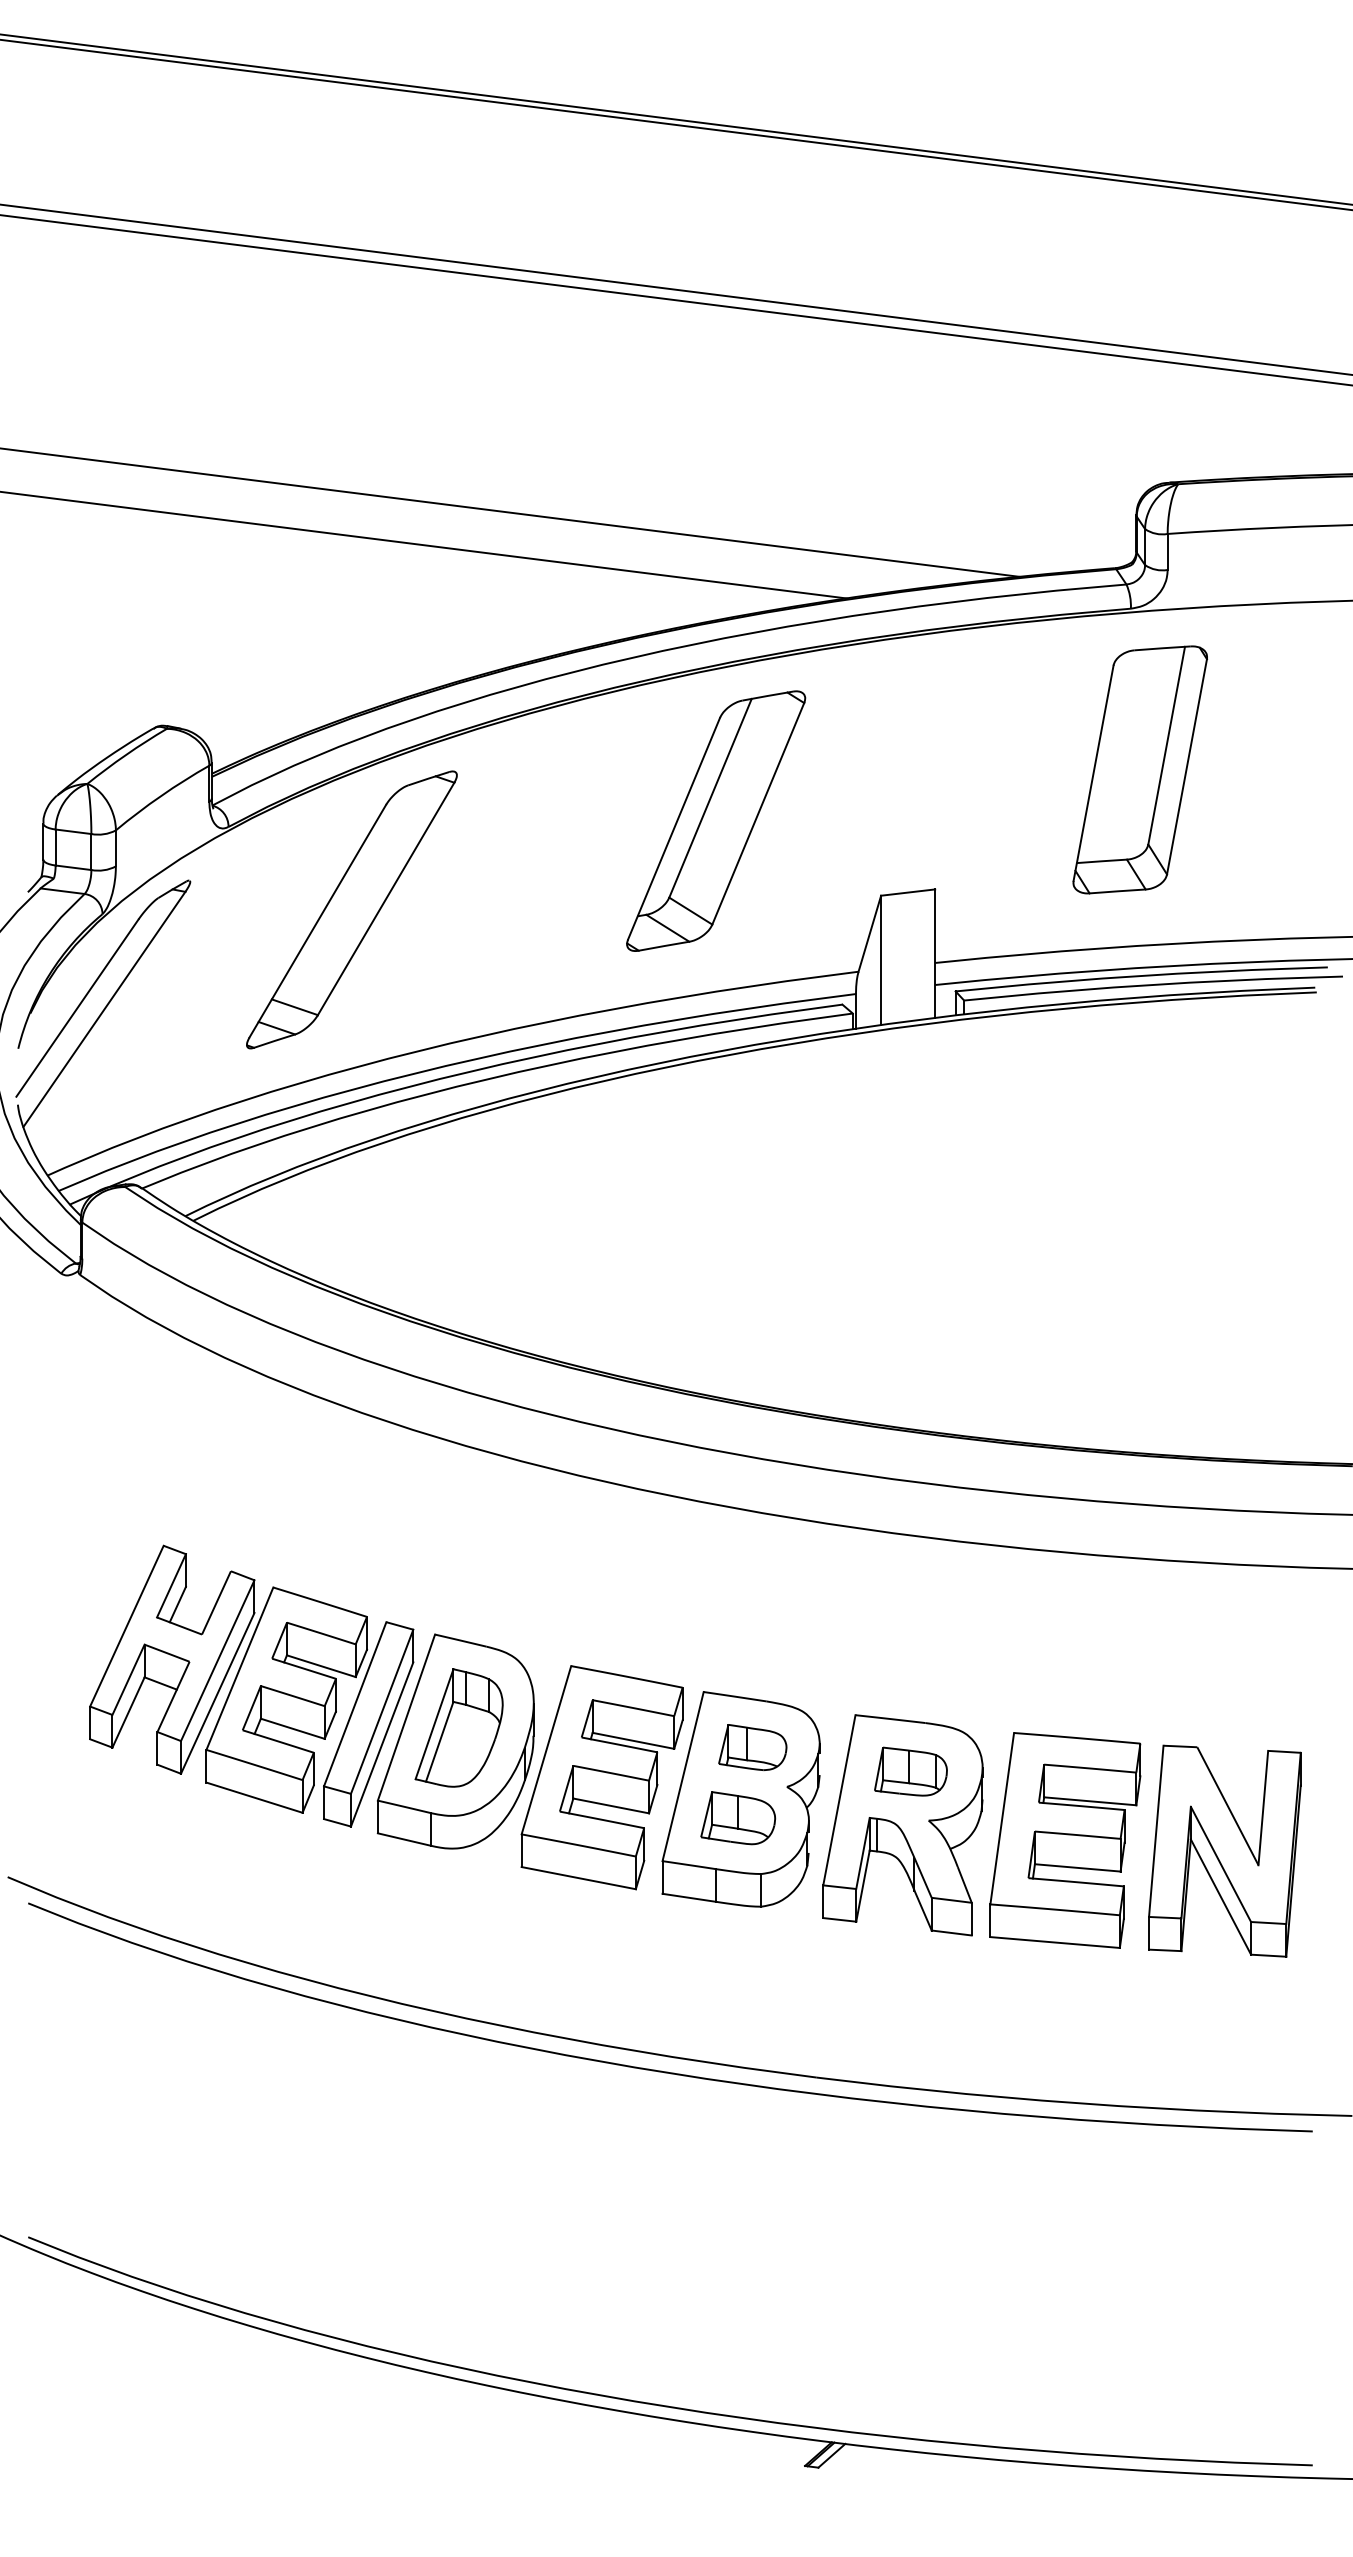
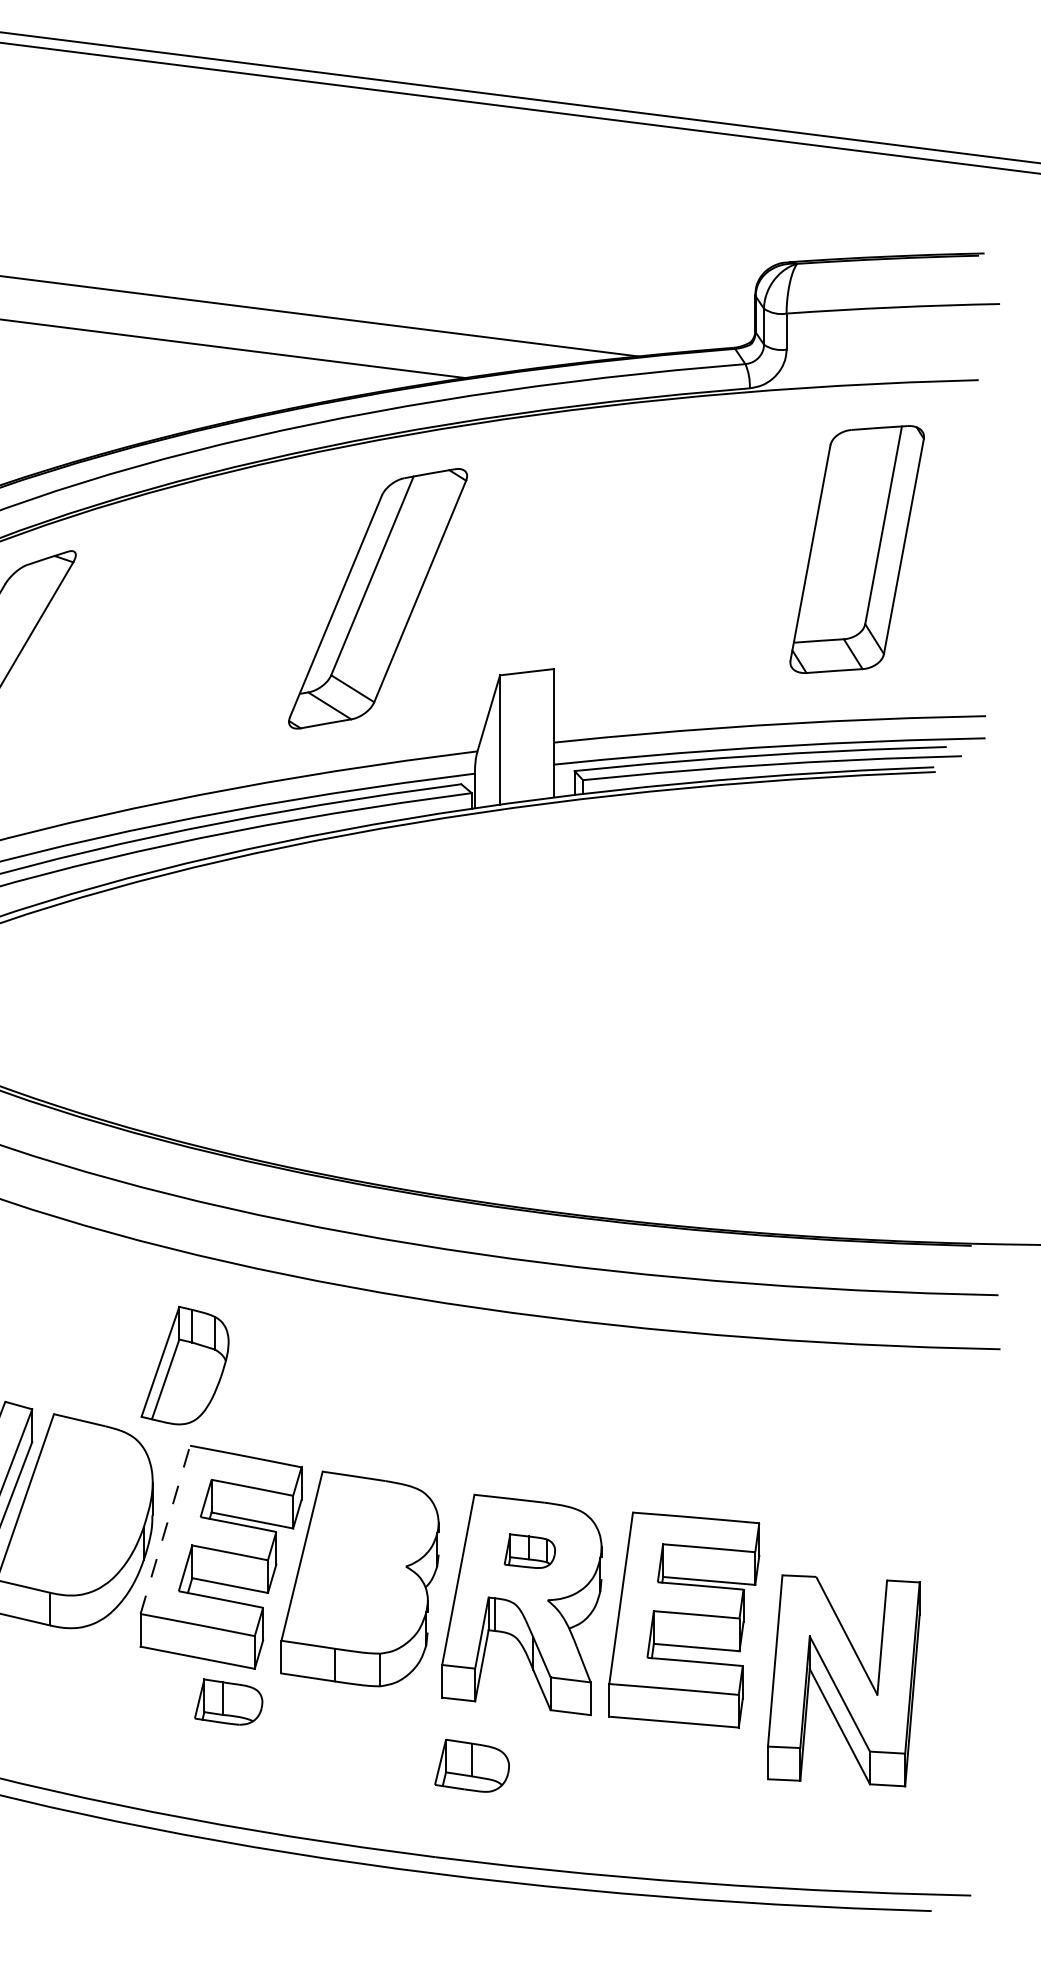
part: (1139, 769) -> (856, 549), moved
part: (716, 820) -> (378, 598), moved
part: (458, 1727) -> (184, 1365), moved
part: (752, 1747) -> (228, 1702), moved
line: (546, 1750) -> (165, 1530), solid -> dashed
part: (910, 1771) -> (529, 1551), size x0.7
part: (738, 1818) -> (472, 1766), moved
part: (1224, 1850) -> (843, 1680), moved

